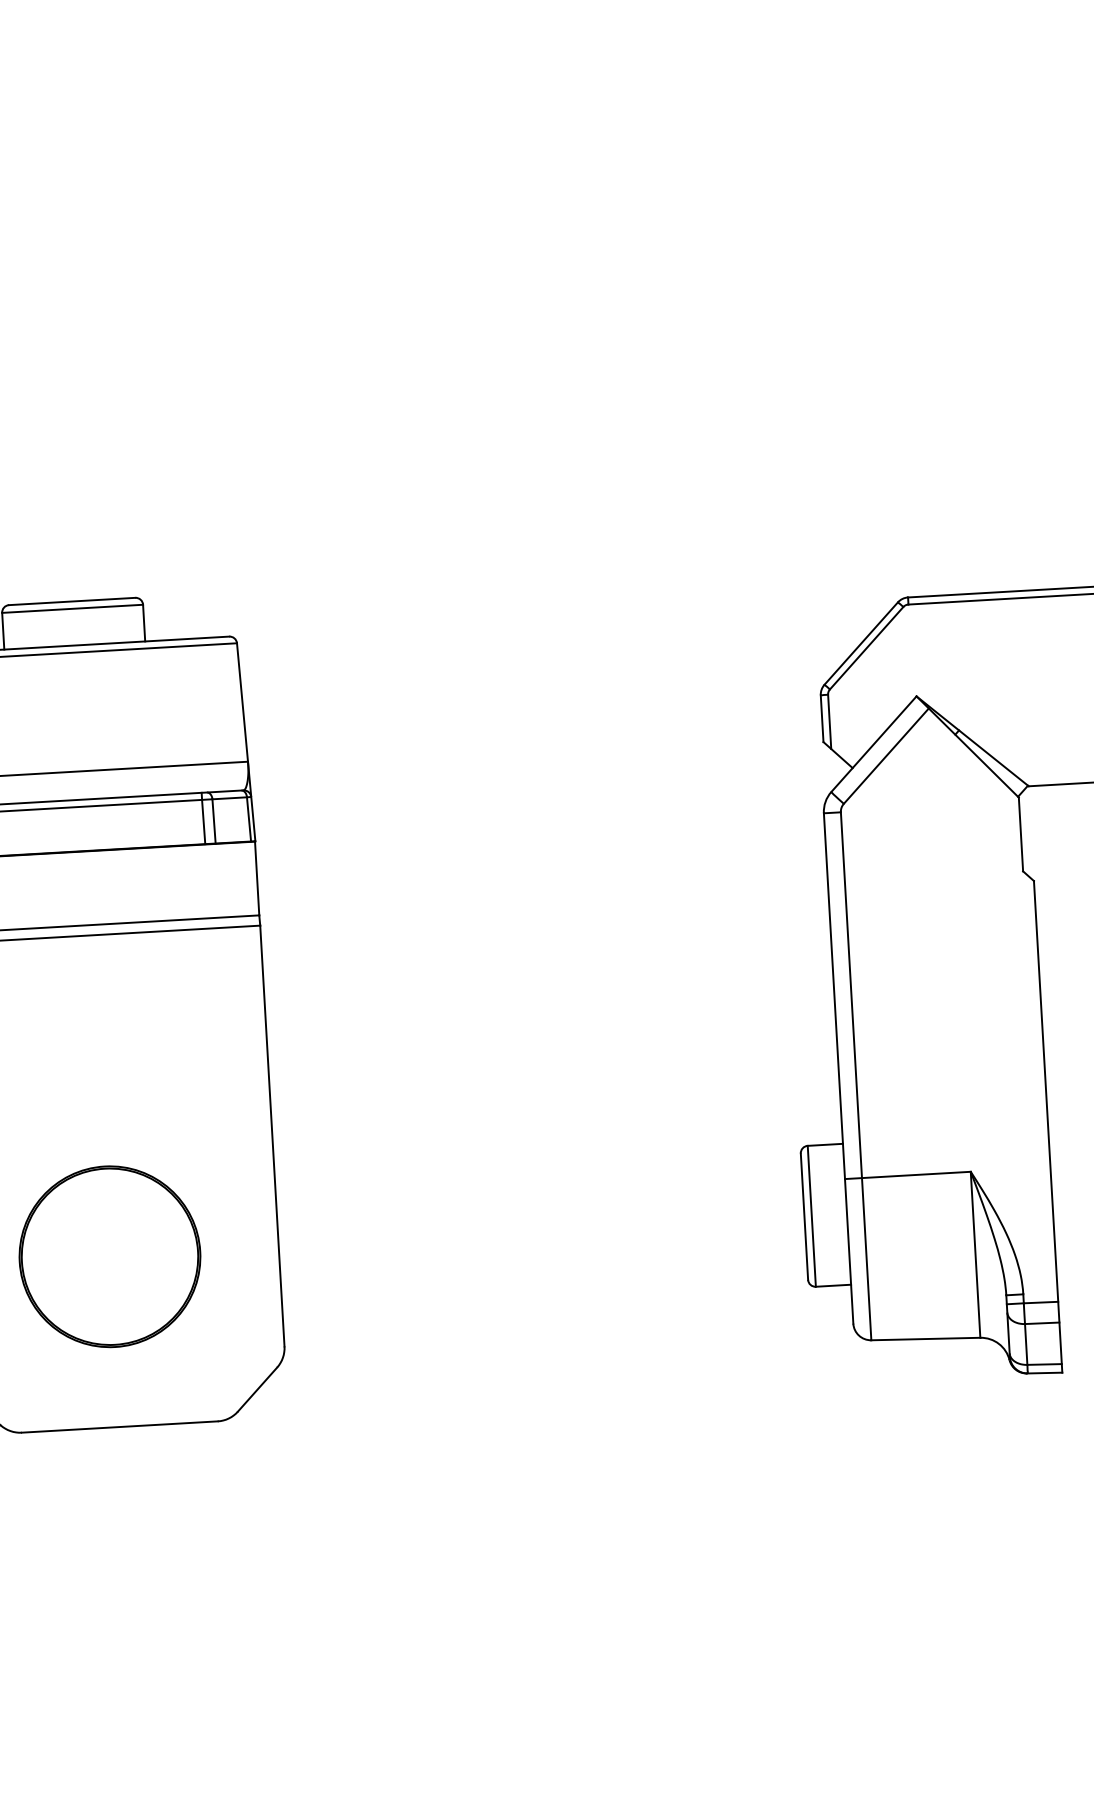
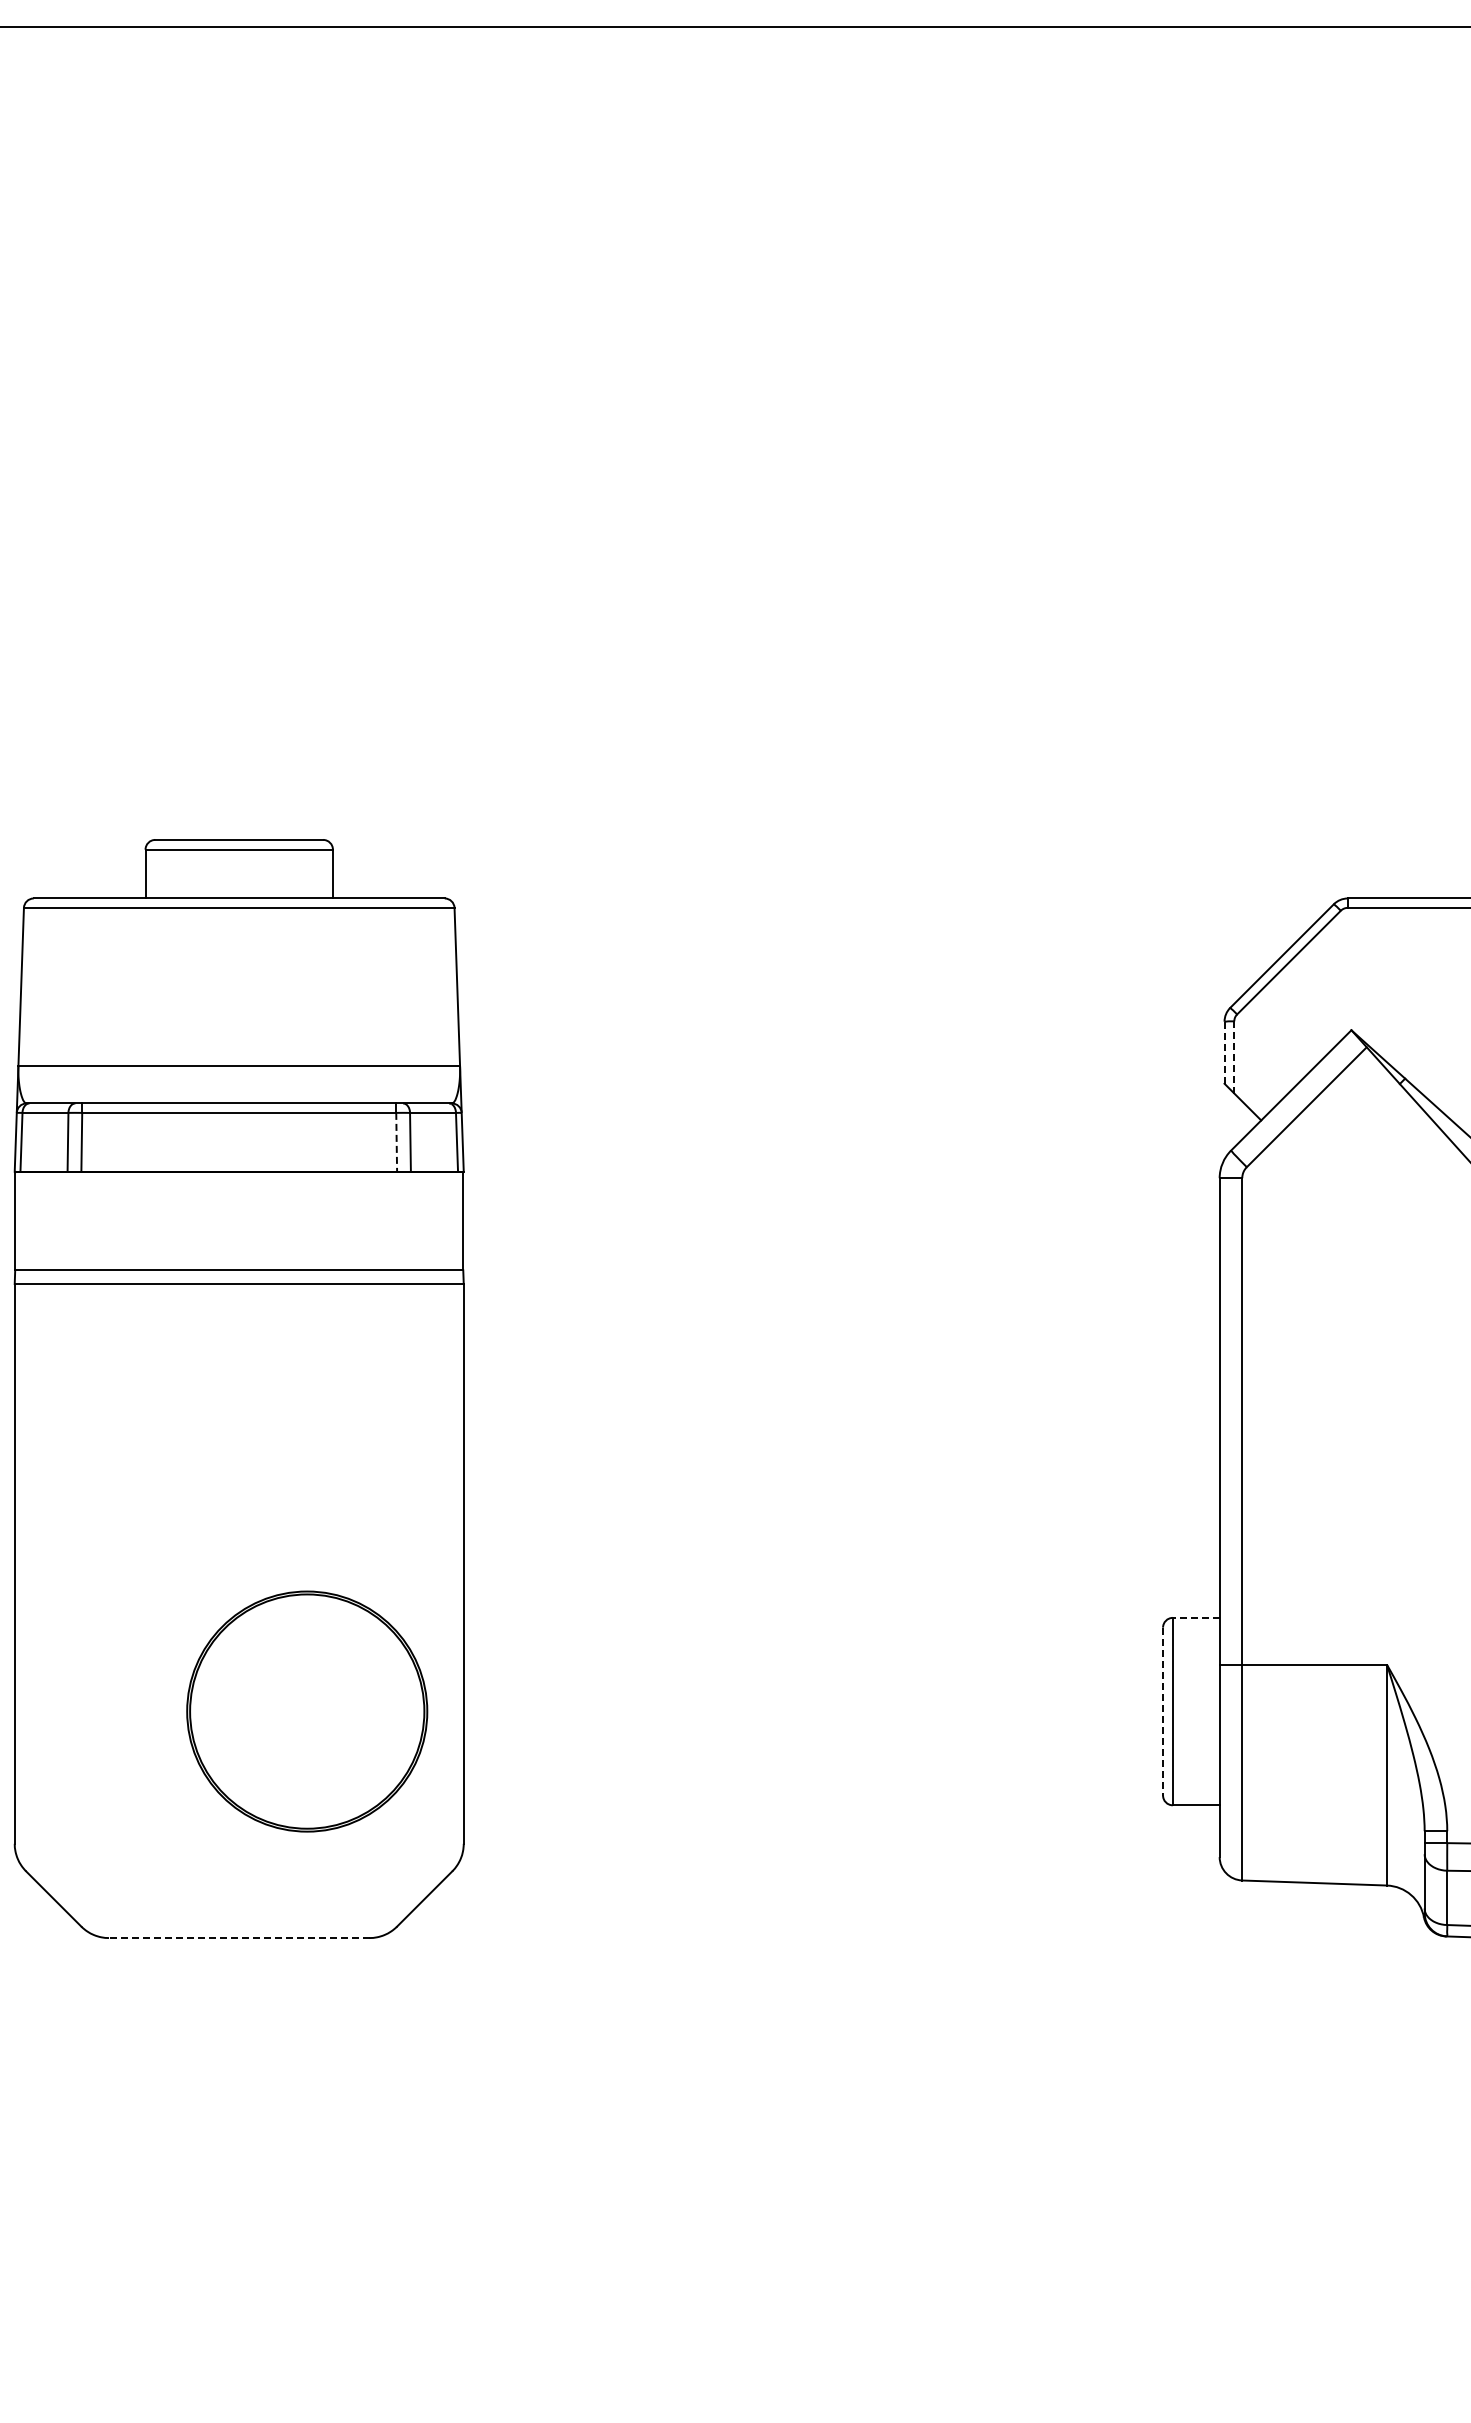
line: (822, 719) -> (1224, 1053), solid -> dashed
line: (829, 721) -> (1234, 1057), solid -> dashed
line: (203, 822) -> (396, 1142), solid -> dashed
line: (824, 1144) -> (1195, 1617), solid -> dashed
line: (804, 1216) -> (1163, 1711), solid -> dashed
part: (110, 1256) -> (307, 1711), moved
line: (119, 1427) -> (238, 1938), solid -> dashed

